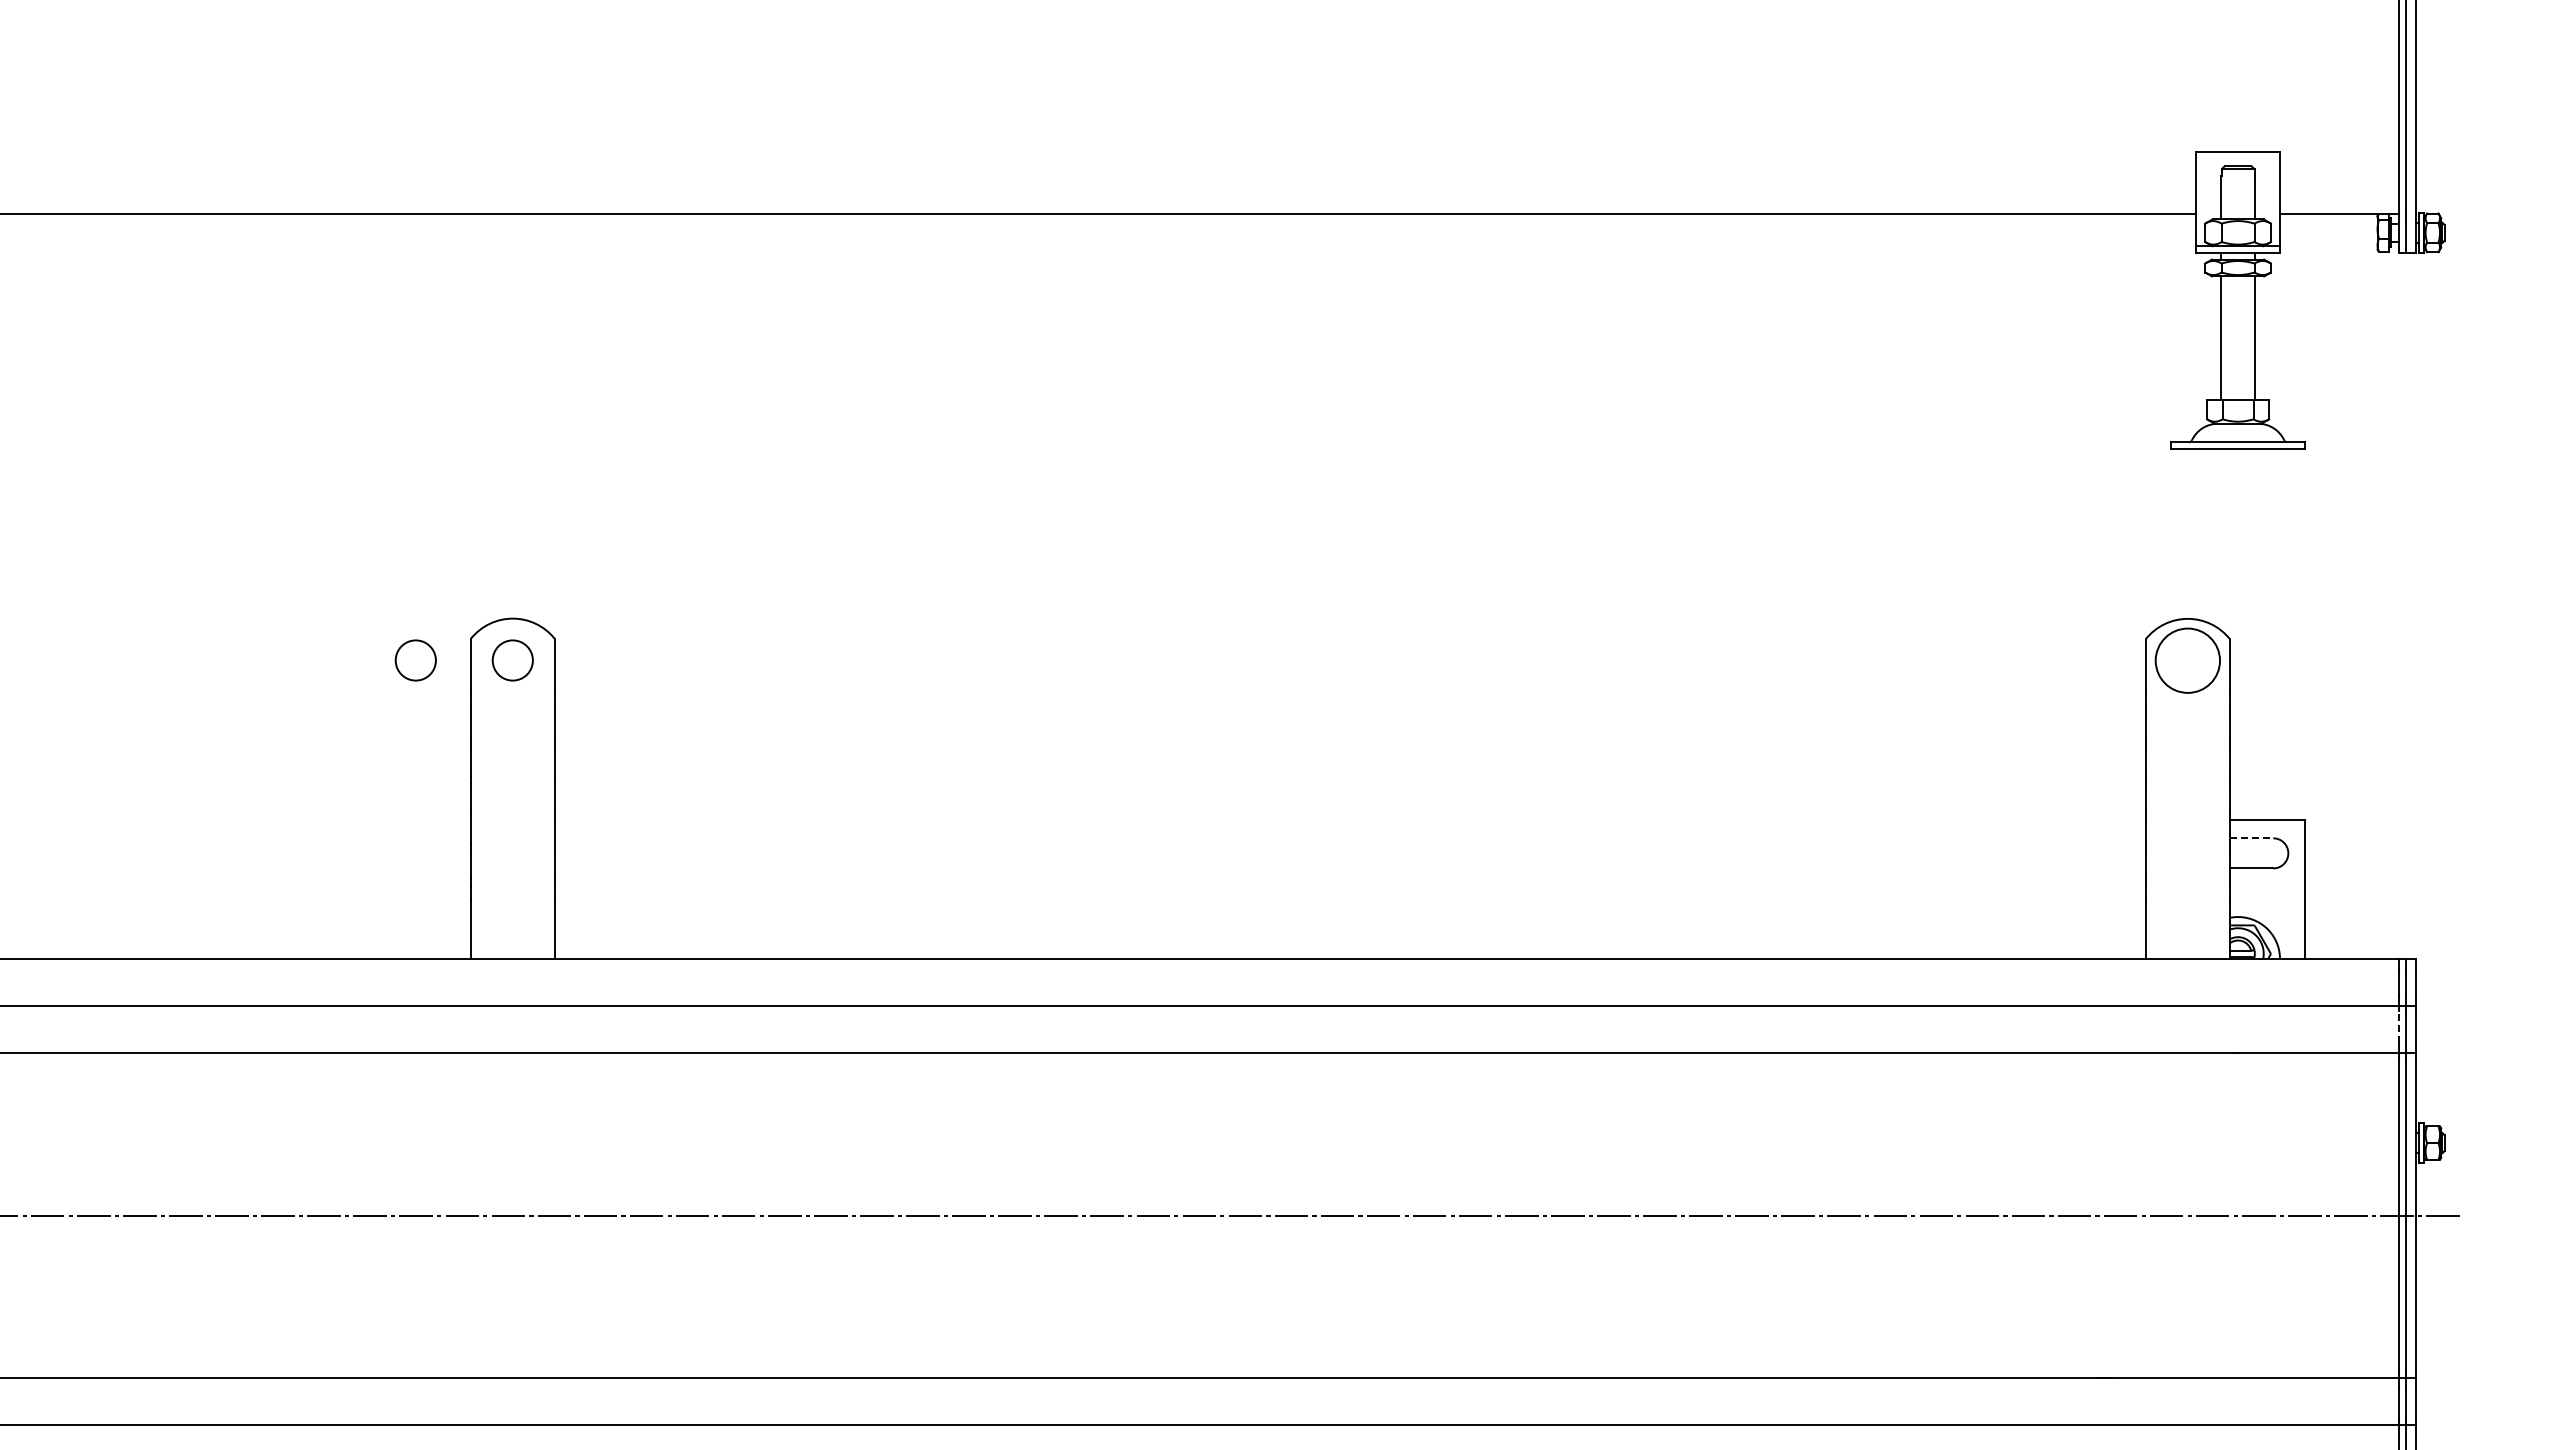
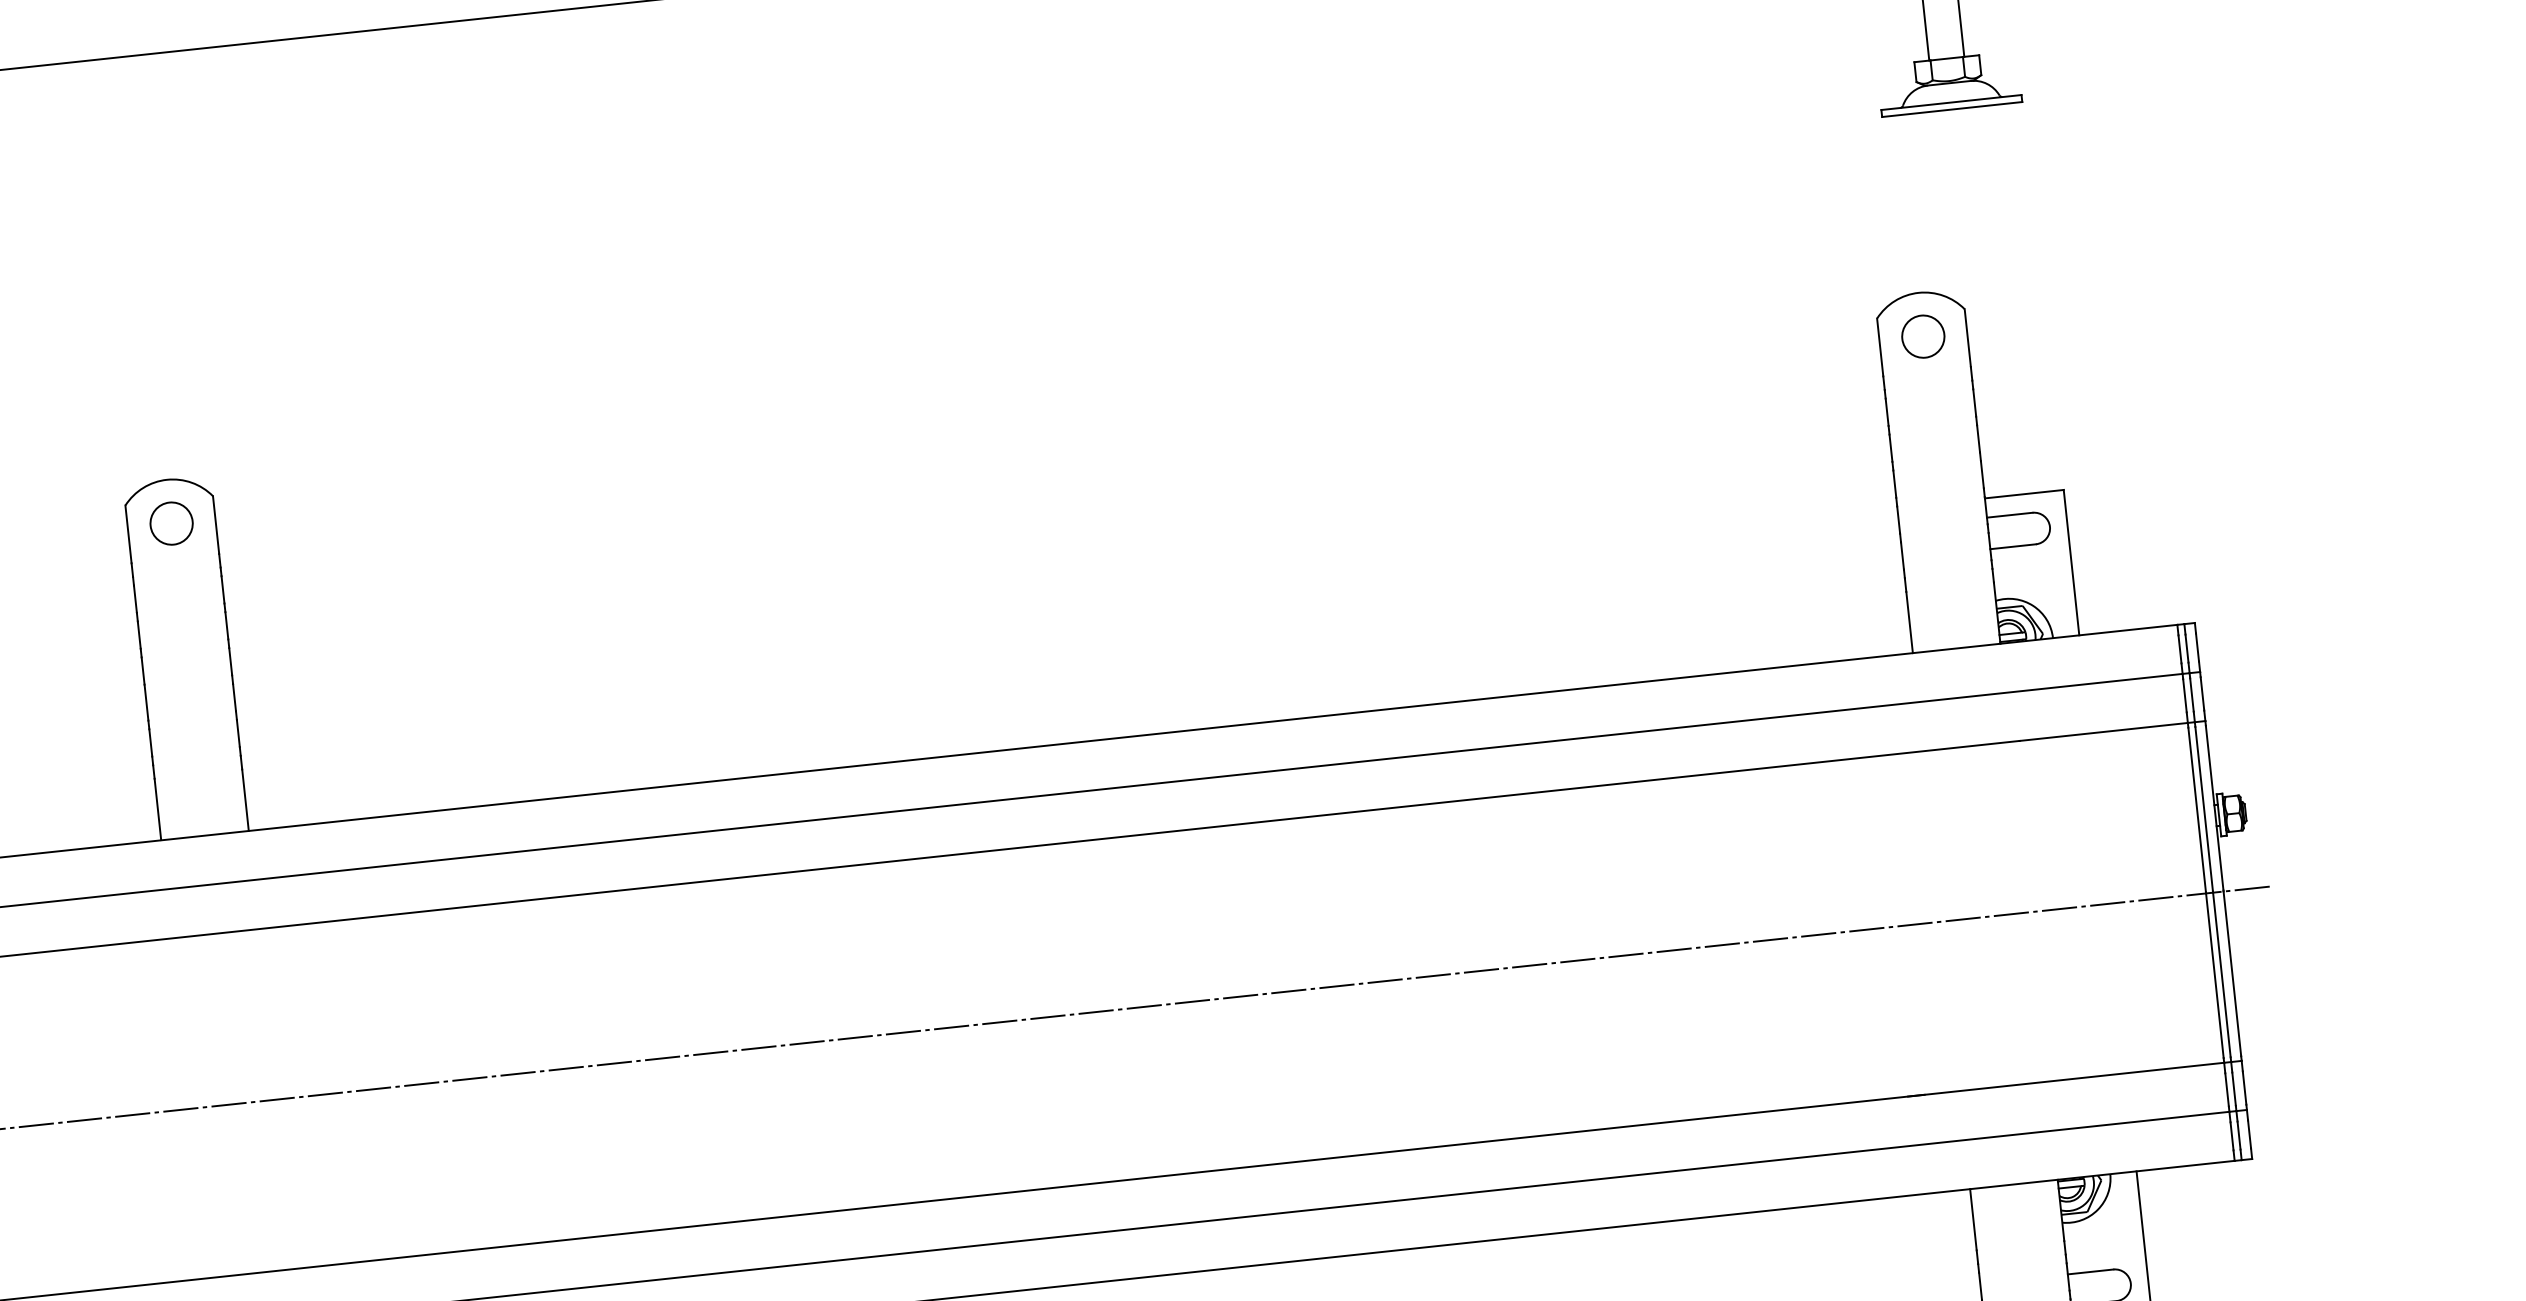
circle: (415, 660) -> (69, 534), removed
circle: (2187, 660) -> (1922, 336), size x0.62
line: (2251, 838) -> (2009, 515), dashed -> solid
line: (2398, 1026) -> (2184, 695), dashed -> solid

